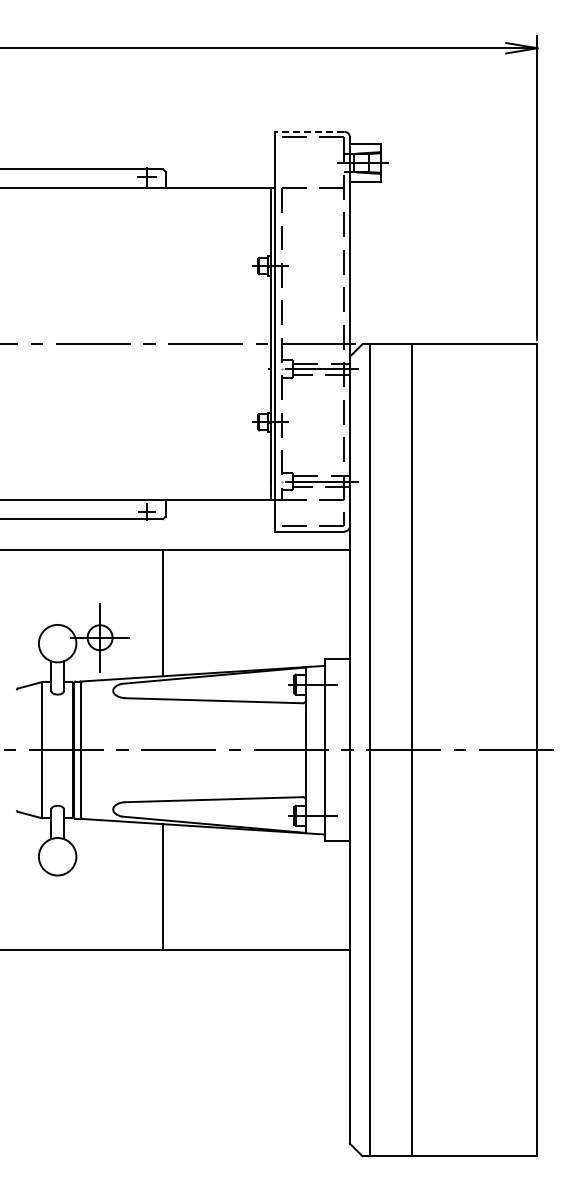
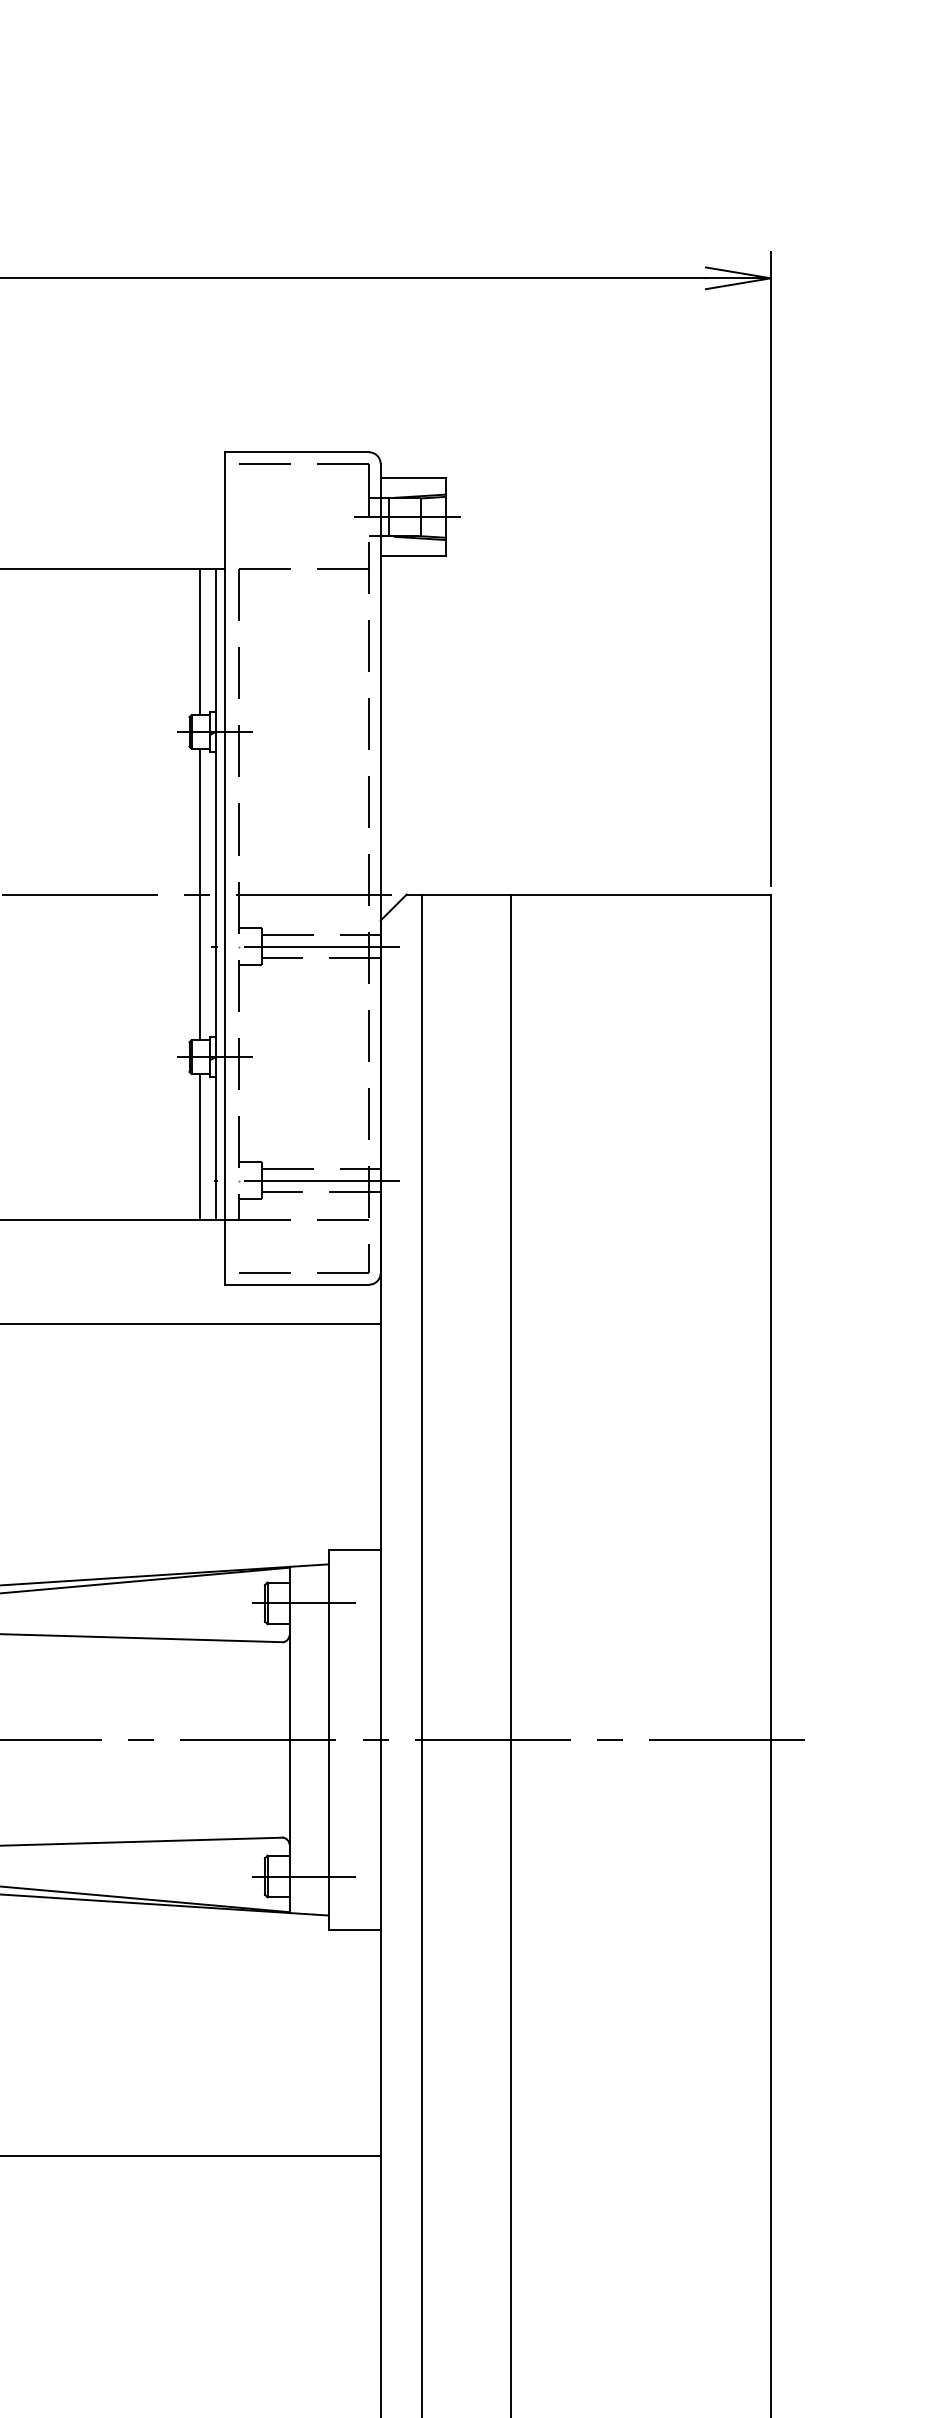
line: (309, 131) -> (296, 451), dashed -> solid
line: (263, 222) -> (200, 641), added
line: (263, 344) -> (200, 895), added
line: (263, 465) -> (200, 1147), added

